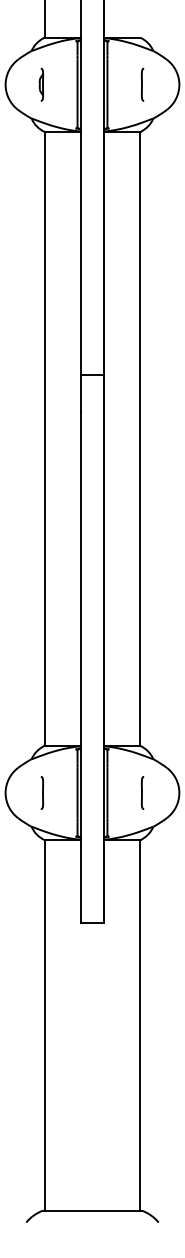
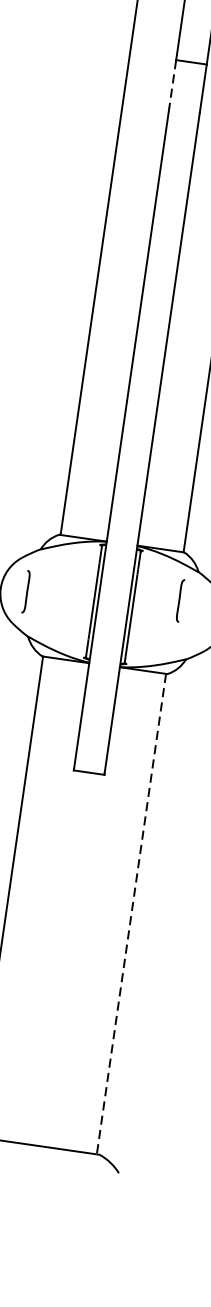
line: (80, 393) -> (172, 84), solid -> dashed
curve: (42, 792) -> (26, 591), moved
curve: (142, 792) -> (180, 600), moved
line: (139, 1025) -> (130, 914), solid -> dashed

